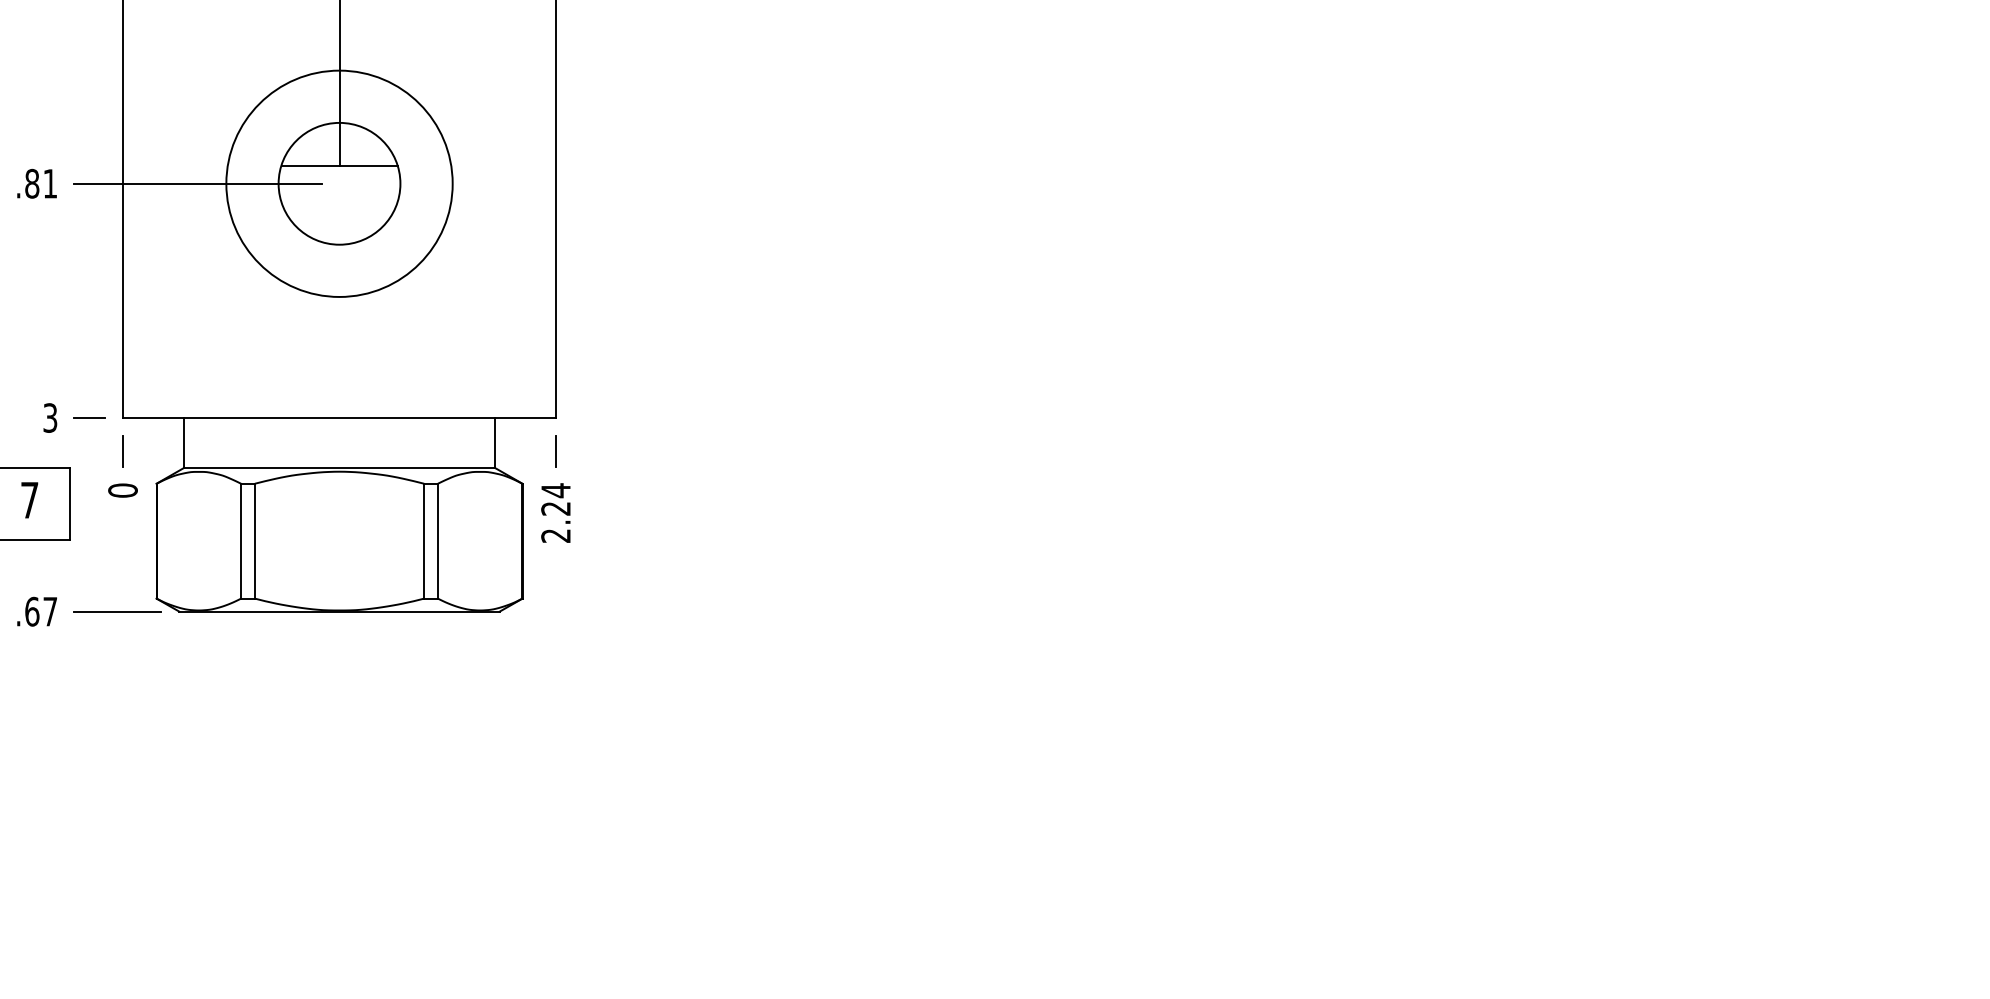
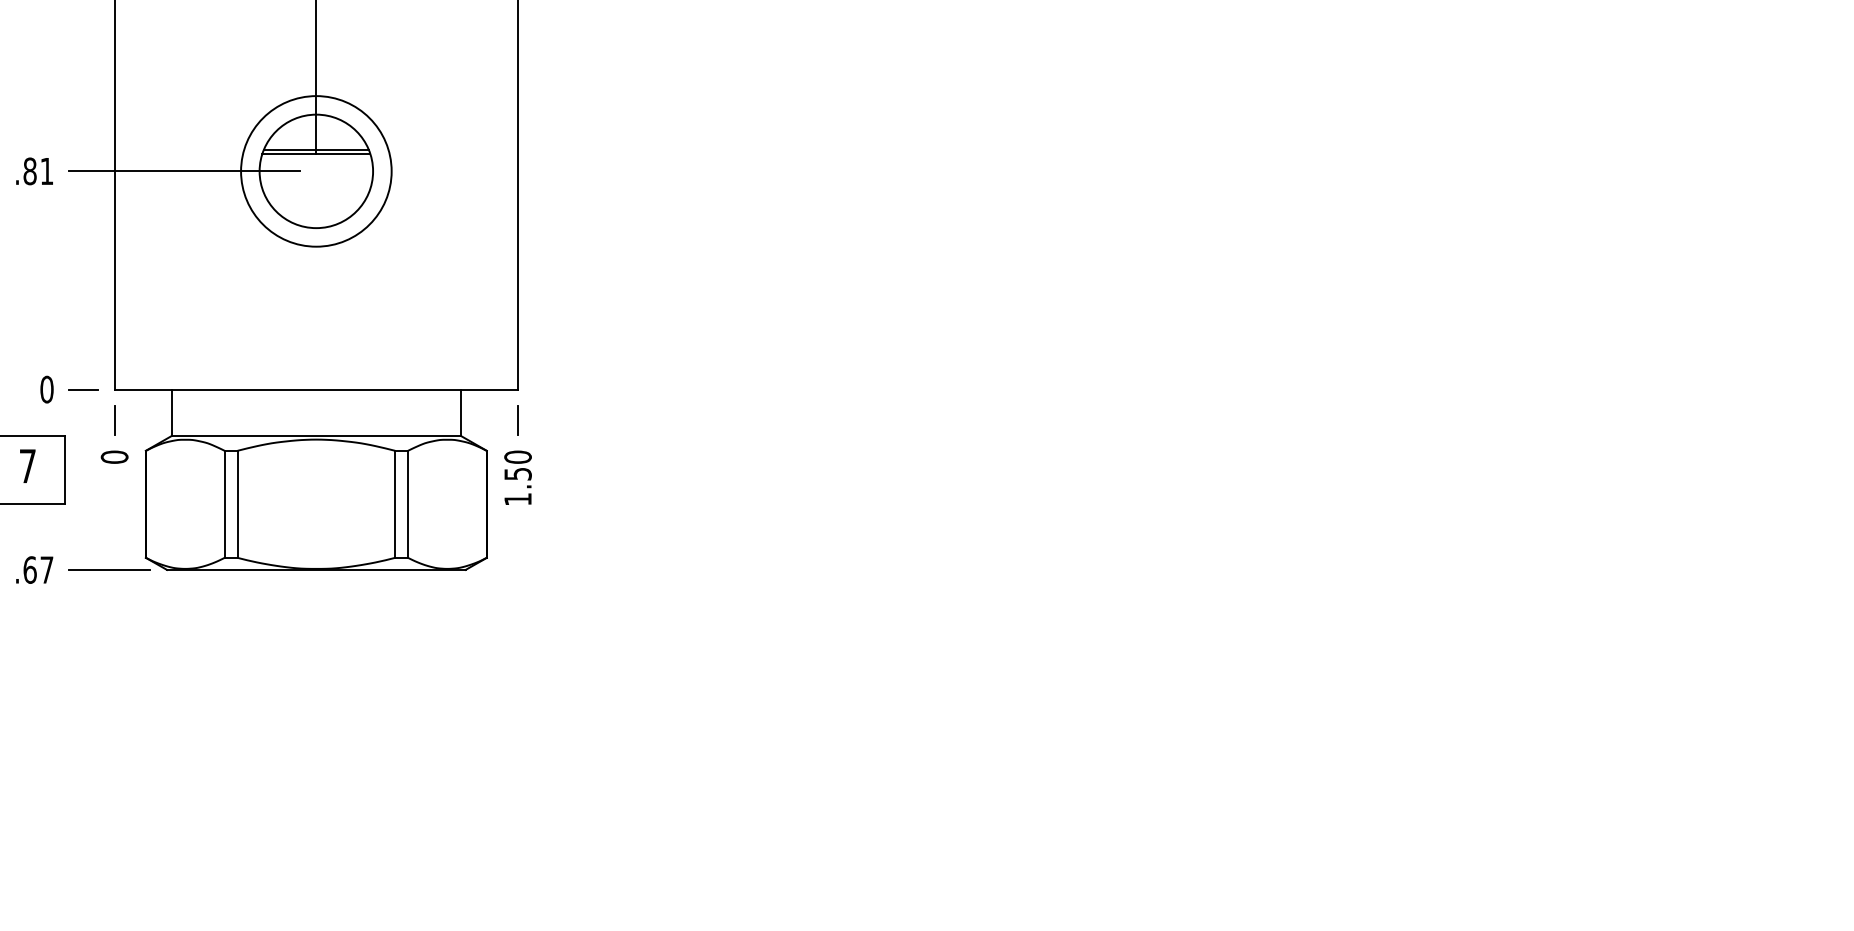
line: (339, 161) -> (316, 150), added
circle: (339, 183) -> (316, 171), size x0.71
text: (50, 417) -> (47, 389), 3 -> 0
text: (555, 512) -> (517, 477), 2.24 -> 1.50

